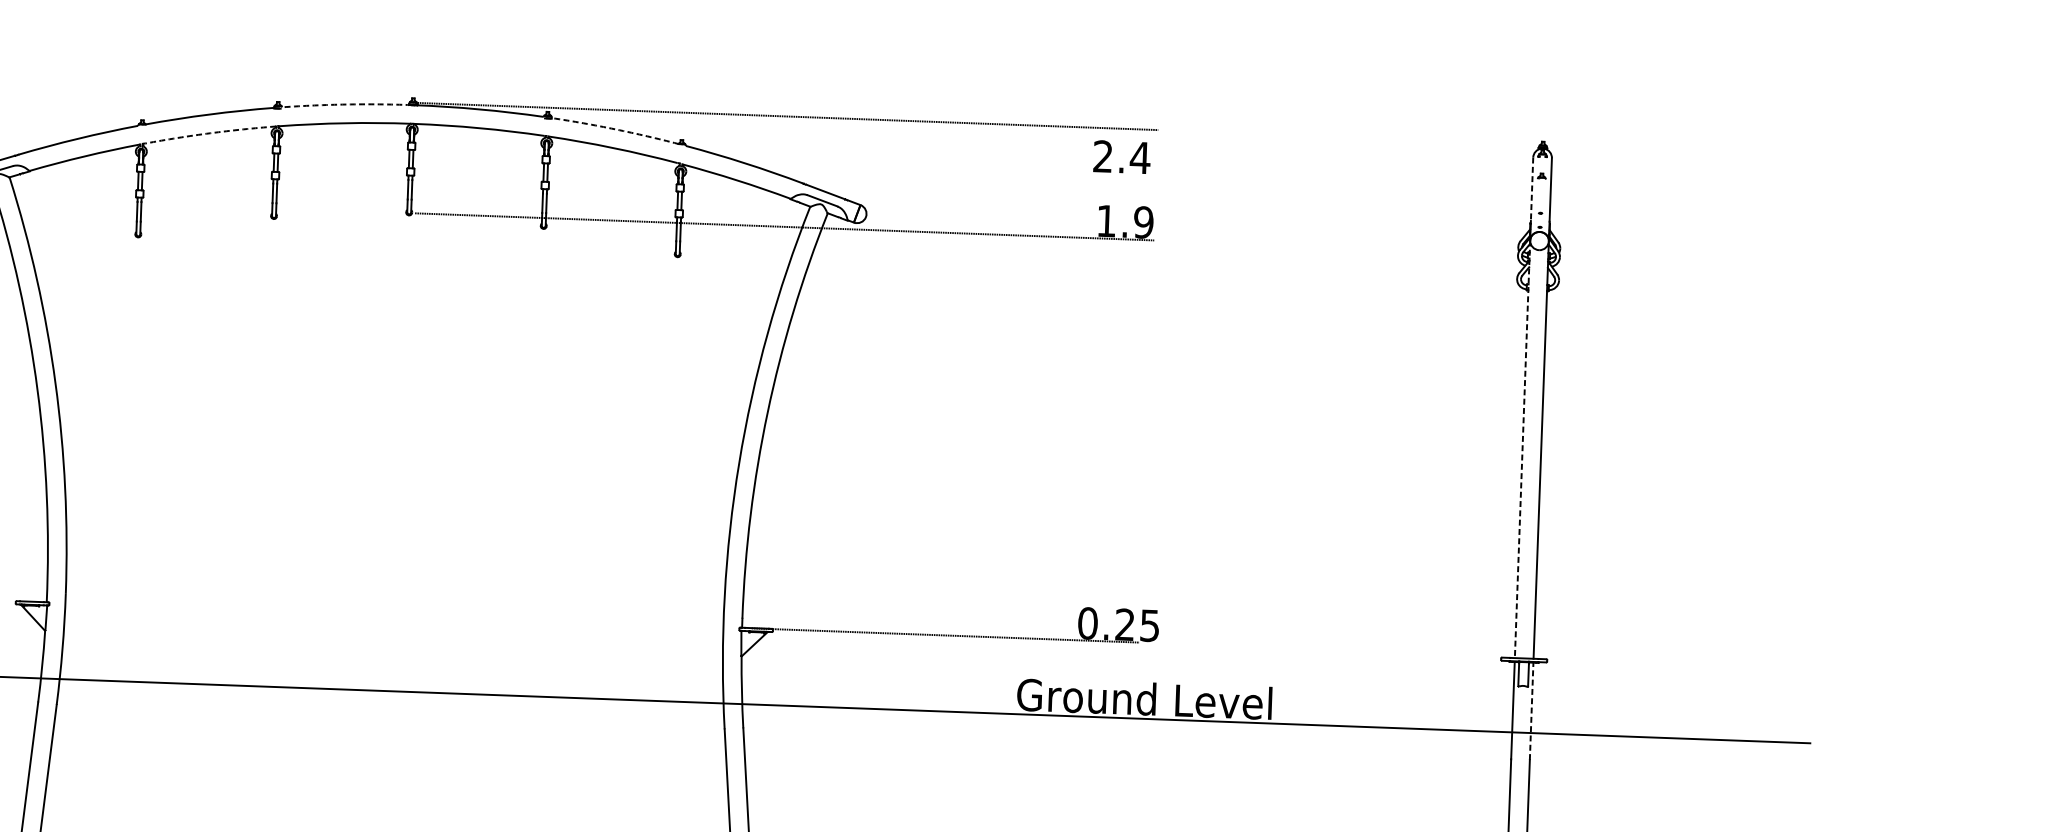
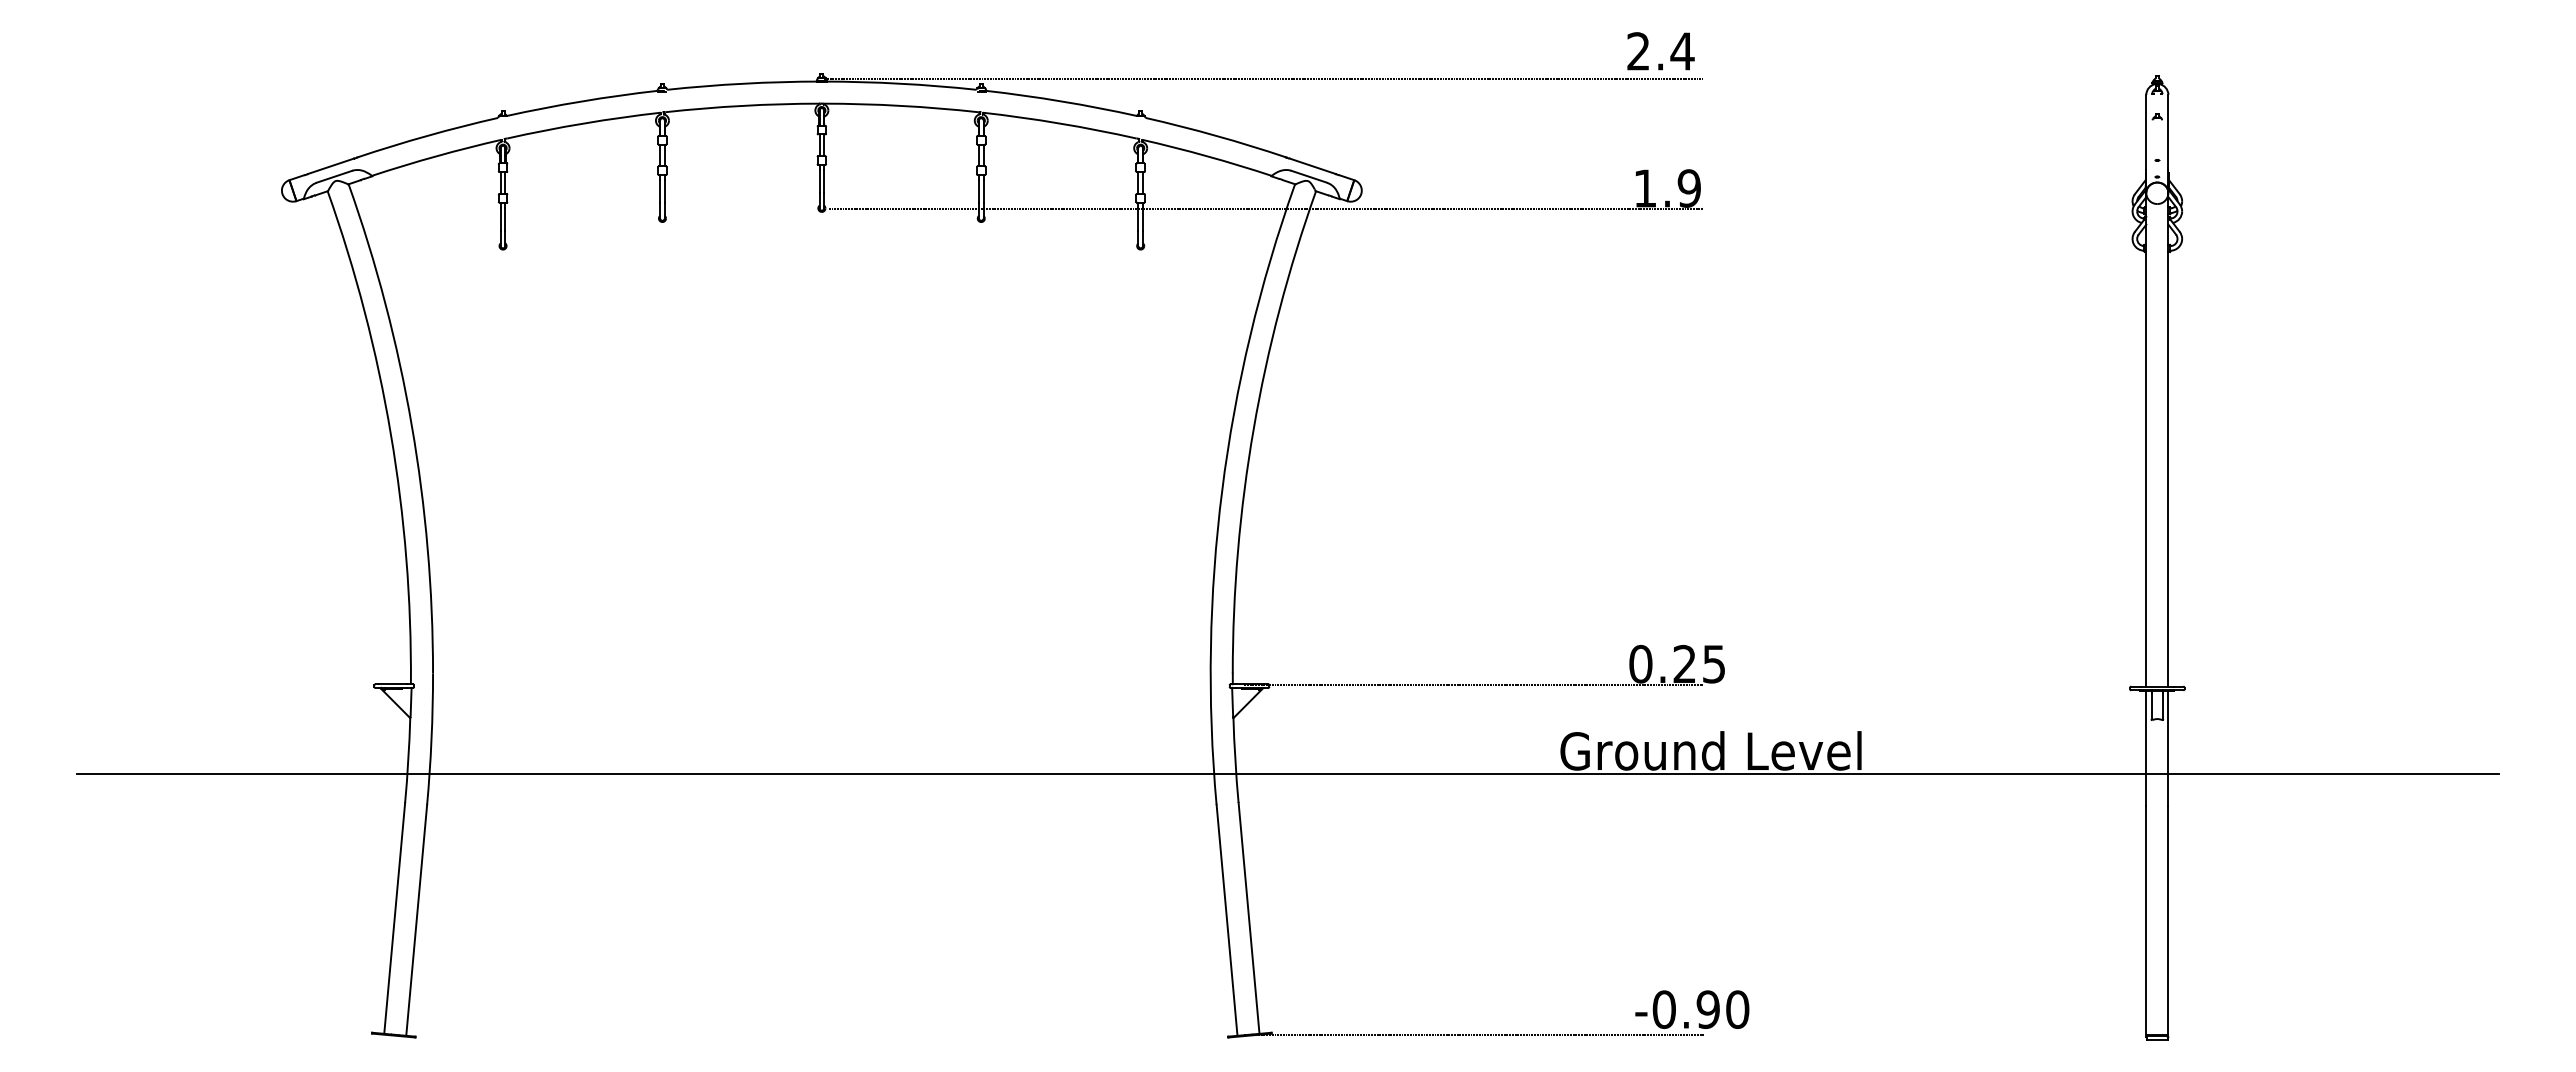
arc: (346, 104) -> (743, 83), dashed -> solid
arc: (615, 129) -> (1061, 101), dashed -> solid
arc: (210, 133) -> (583, 123), dashed -> solid
text: (1121, 157) -> (1660, 51), moved
line: (1532, 189) -> (2146, 132), dashed -> solid
line: (1522, 449) -> (2146, 439), dashed -> solid
line: (1531, 711) -> (2168, 748), dashed -> solid

